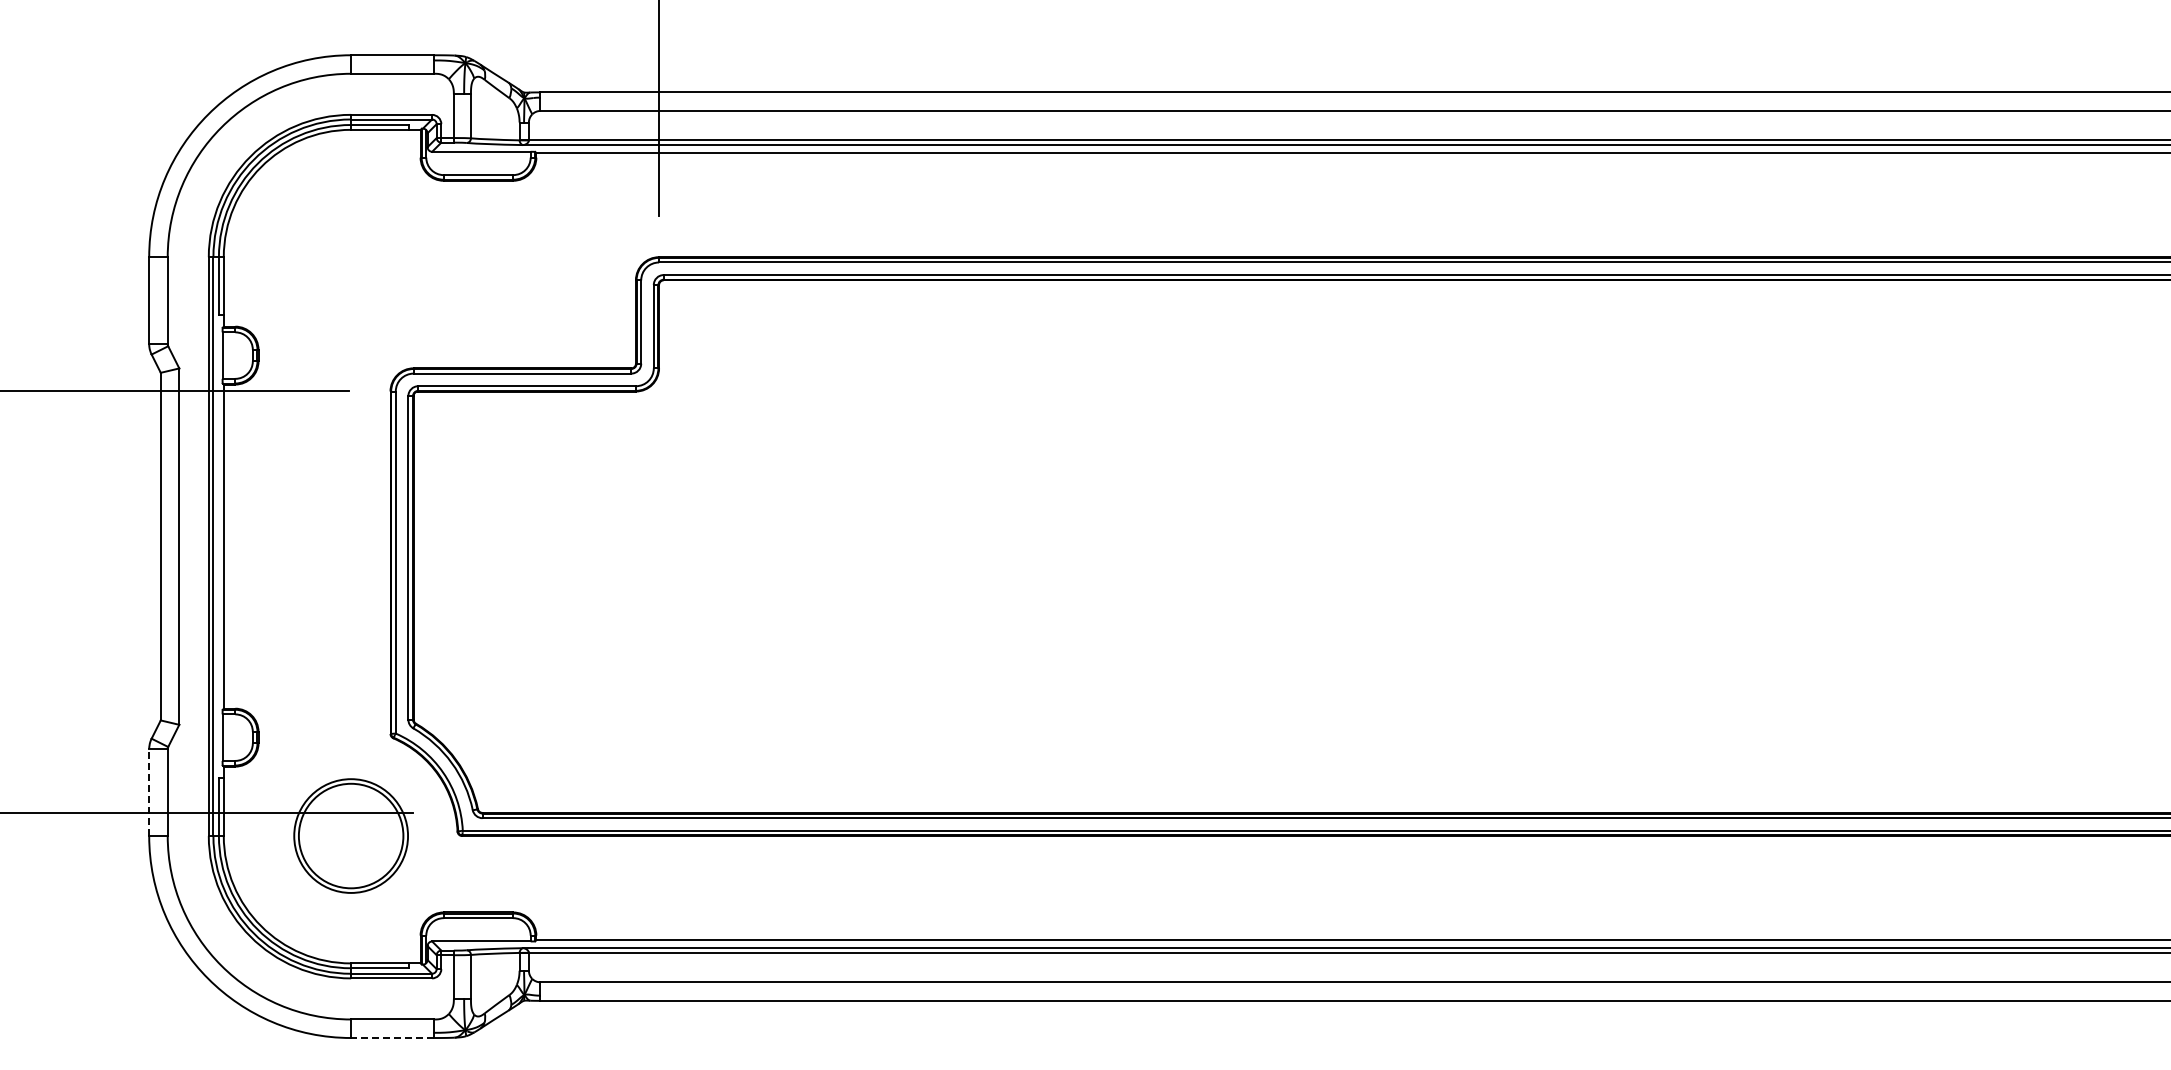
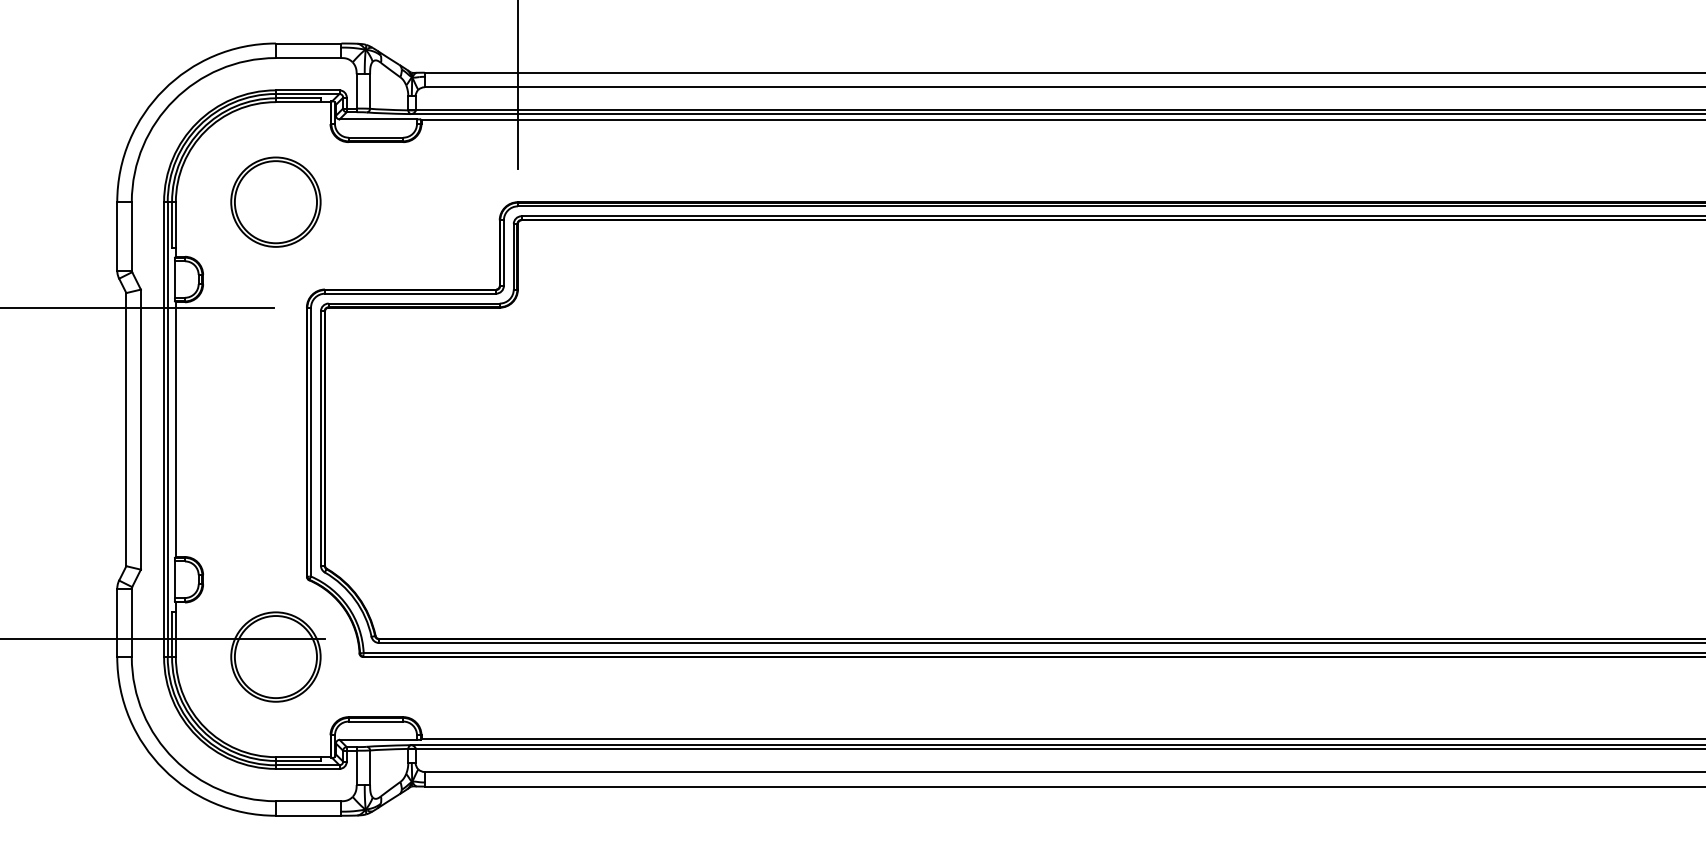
part: (350, 256) -> (275, 201), added
line: (149, 792) -> (117, 622), dashed -> solid
line: (392, 1038) -> (308, 816), dashed -> solid

